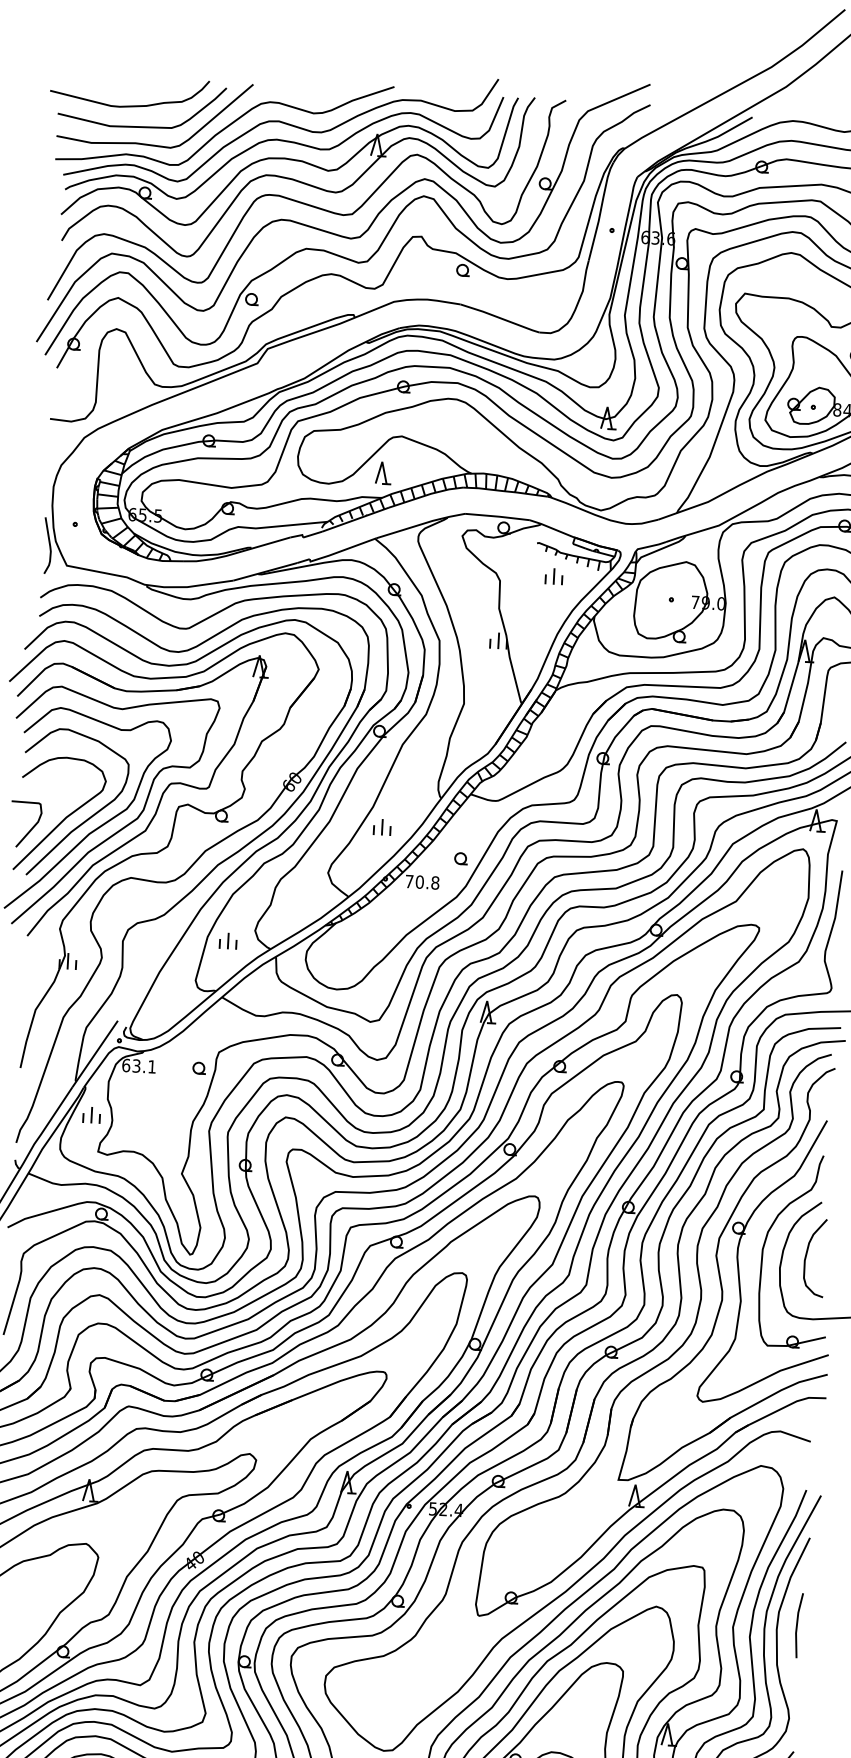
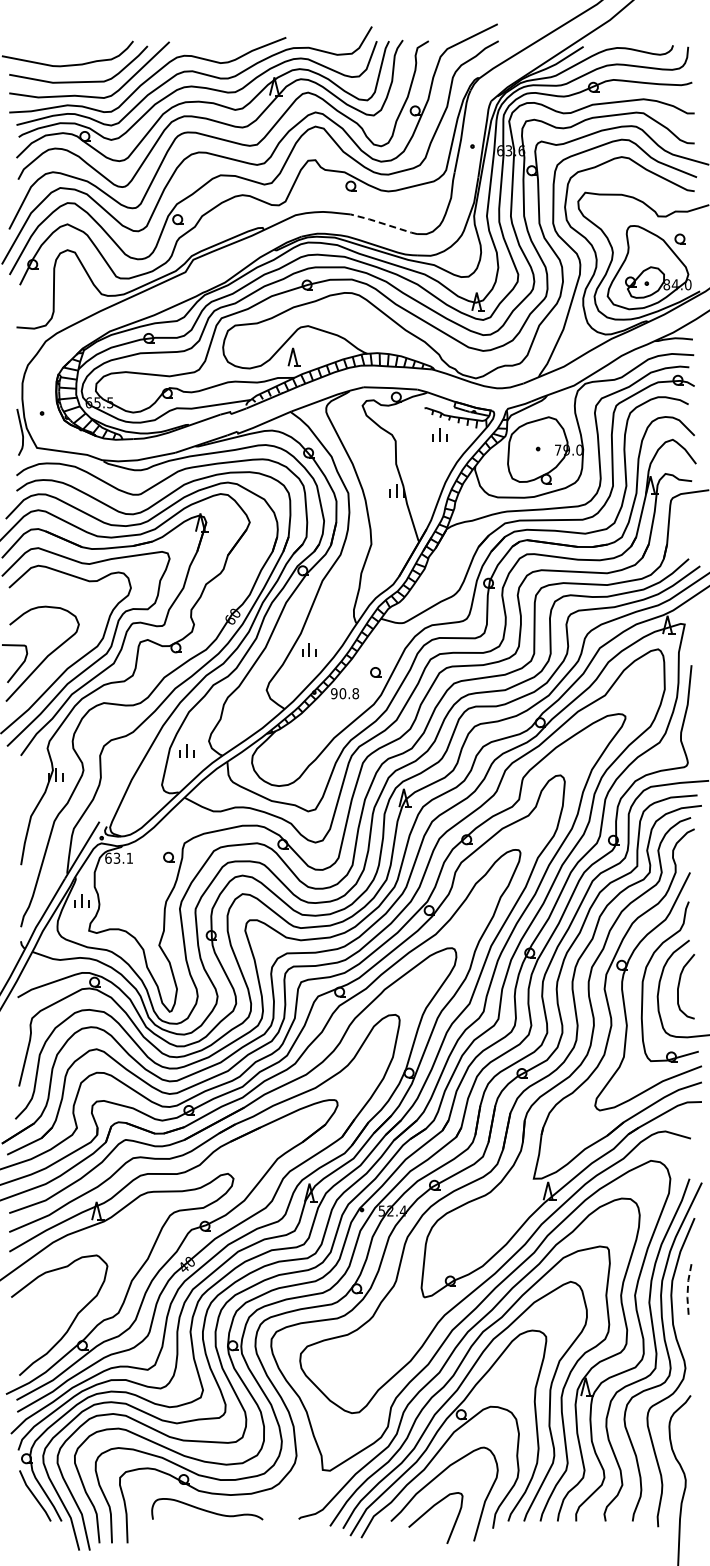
line: (499, 317) -> (383, 223), solid -> dashed
curve: (87, 817) -> (65, 655), removed
text: (409, 881) -> (334, 693), 70.8 -> 90.8
line: (796, 1625) -> (687, 1291), solid -> dashed

